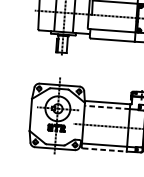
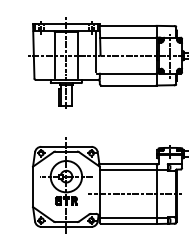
line: (107, 107) -> (128, 170), dashed -> solid
line: (105, 150) -> (129, 224), dashed -> solid

